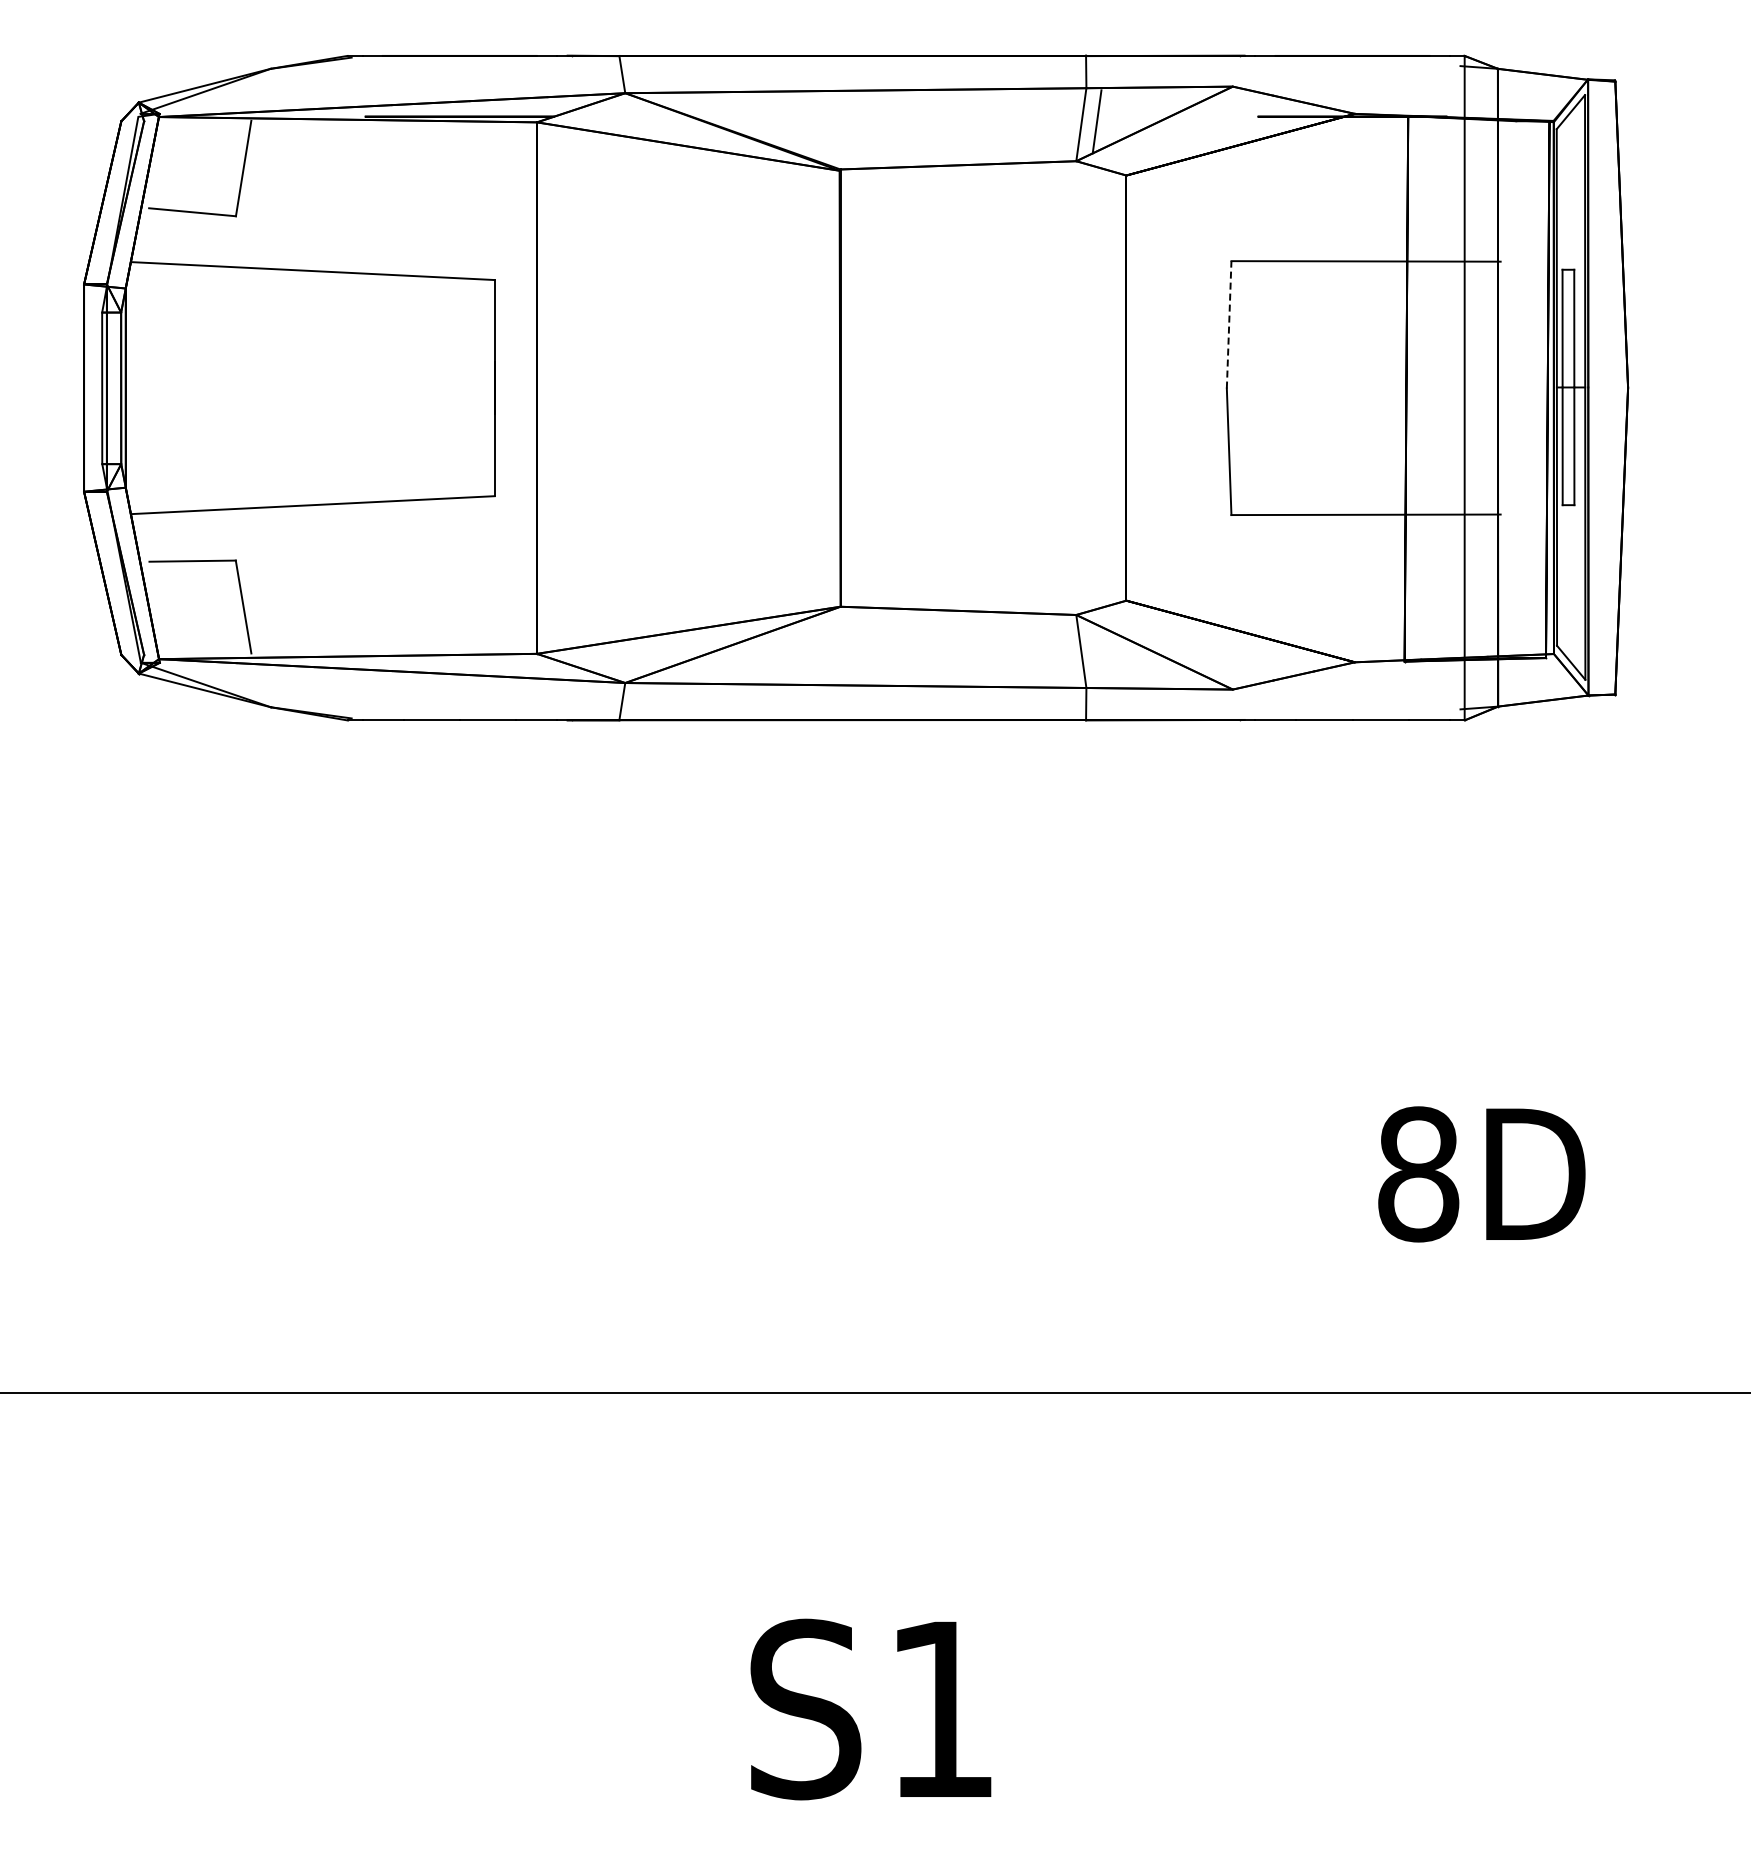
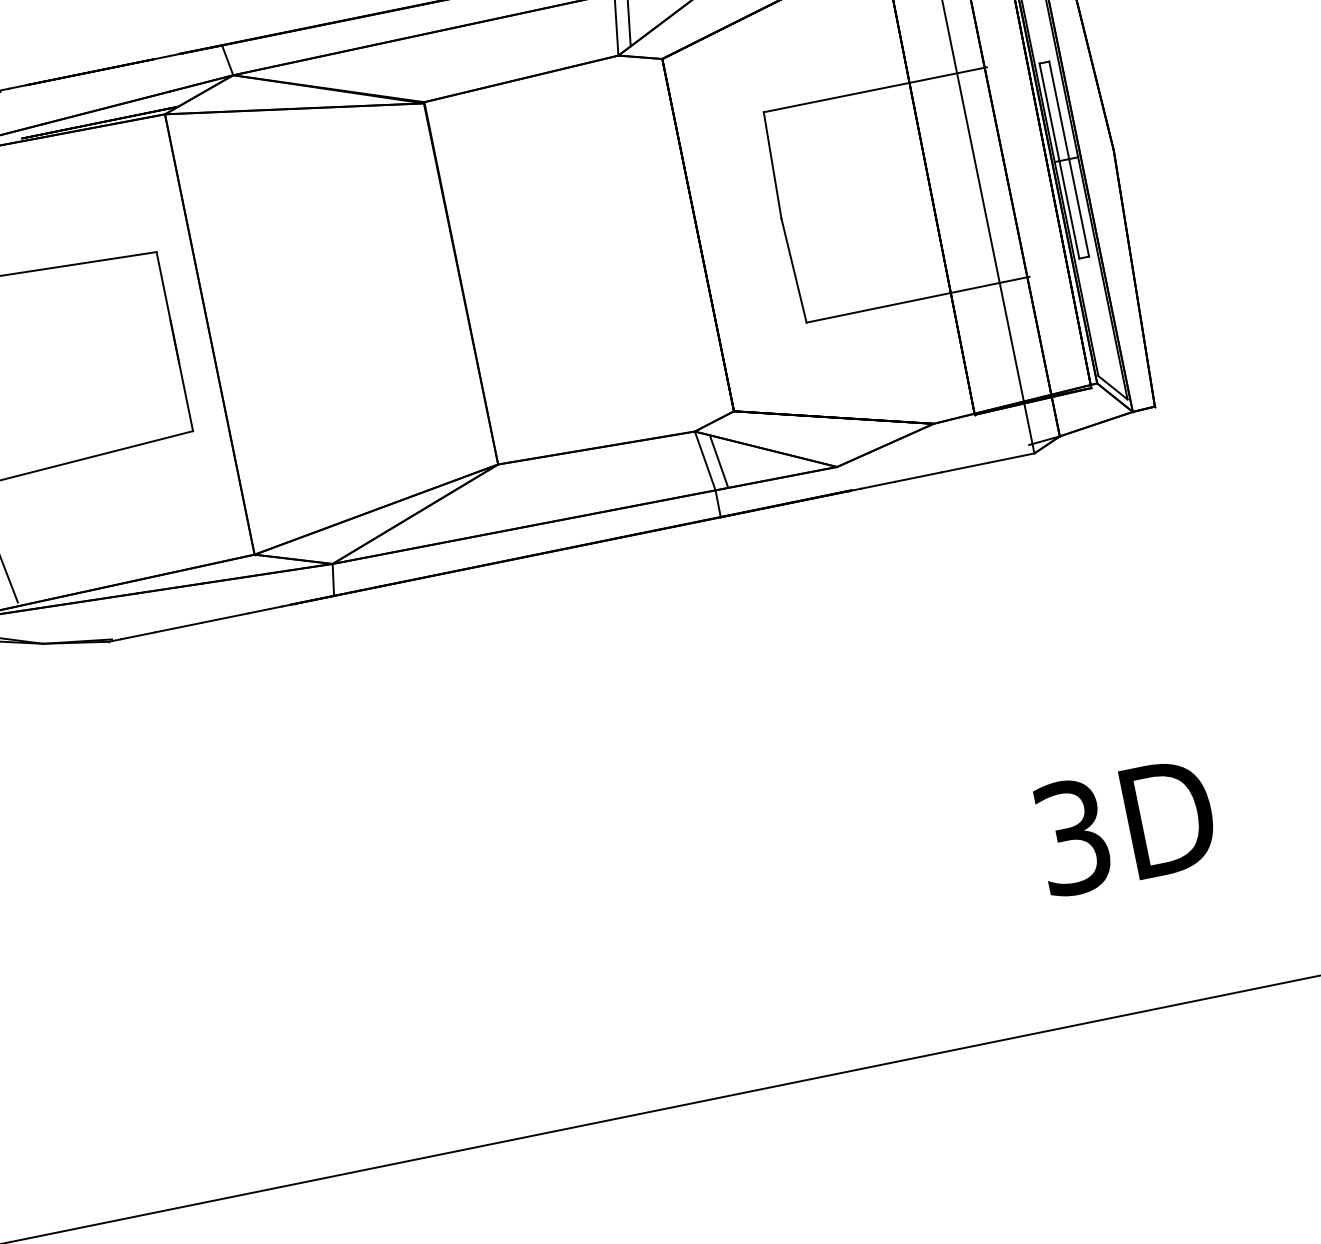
line: (1229, 324) -> (772, 165), dashed -> solid
line: (1096, 653) -> (718, 460), added
text: (1418, 1174) -> (1072, 837), 8D -> 3D

